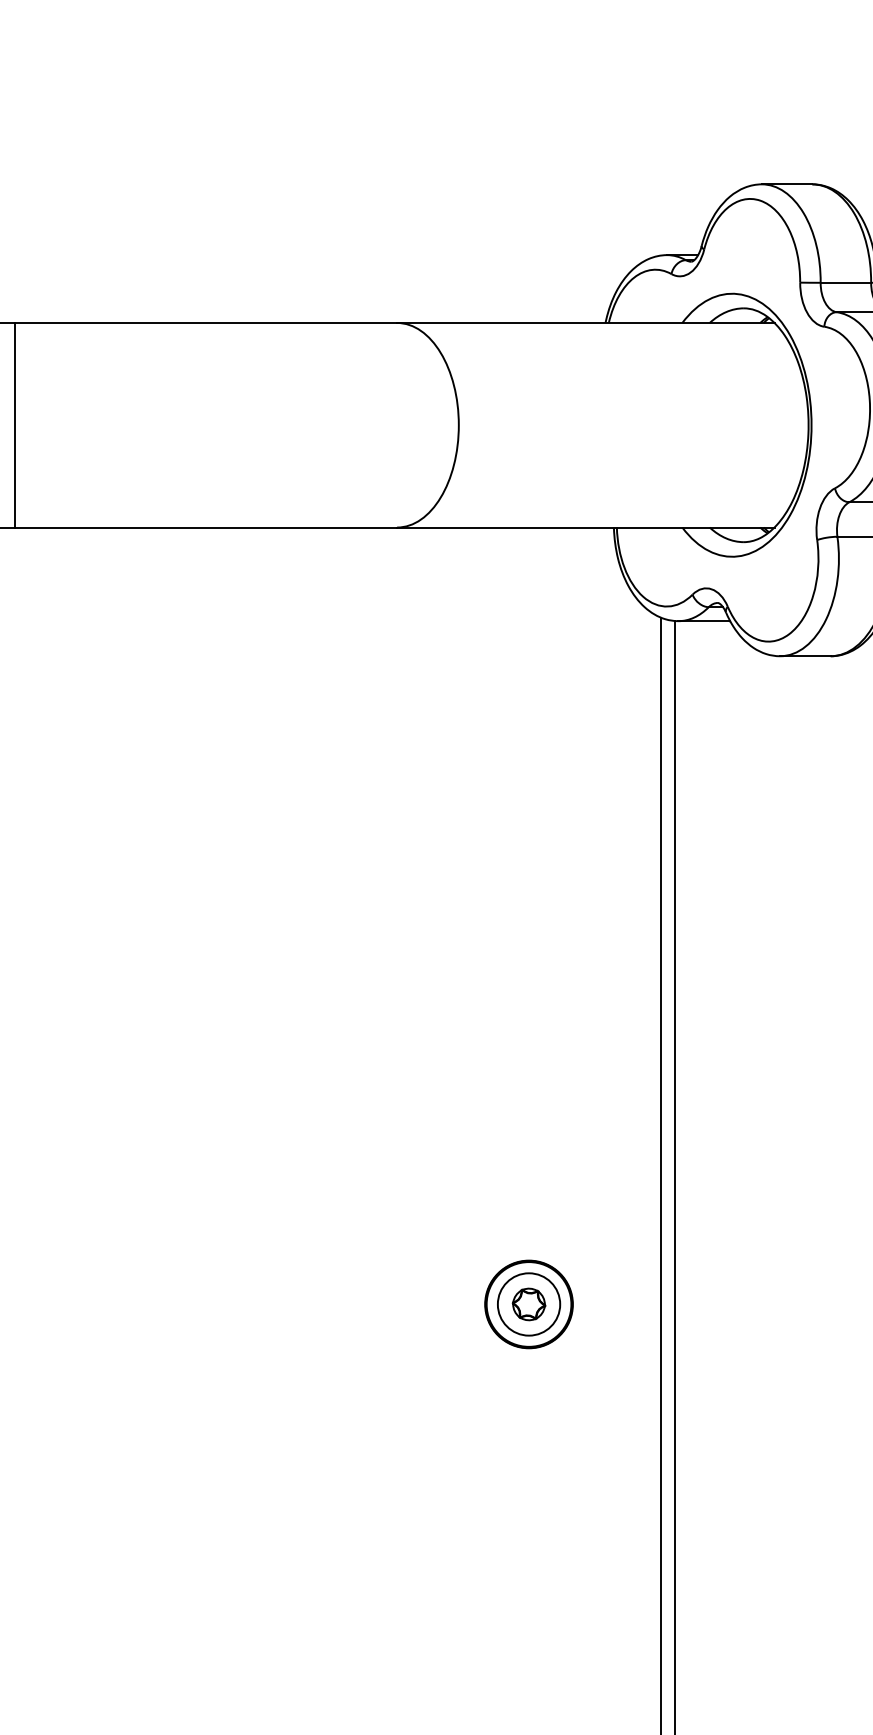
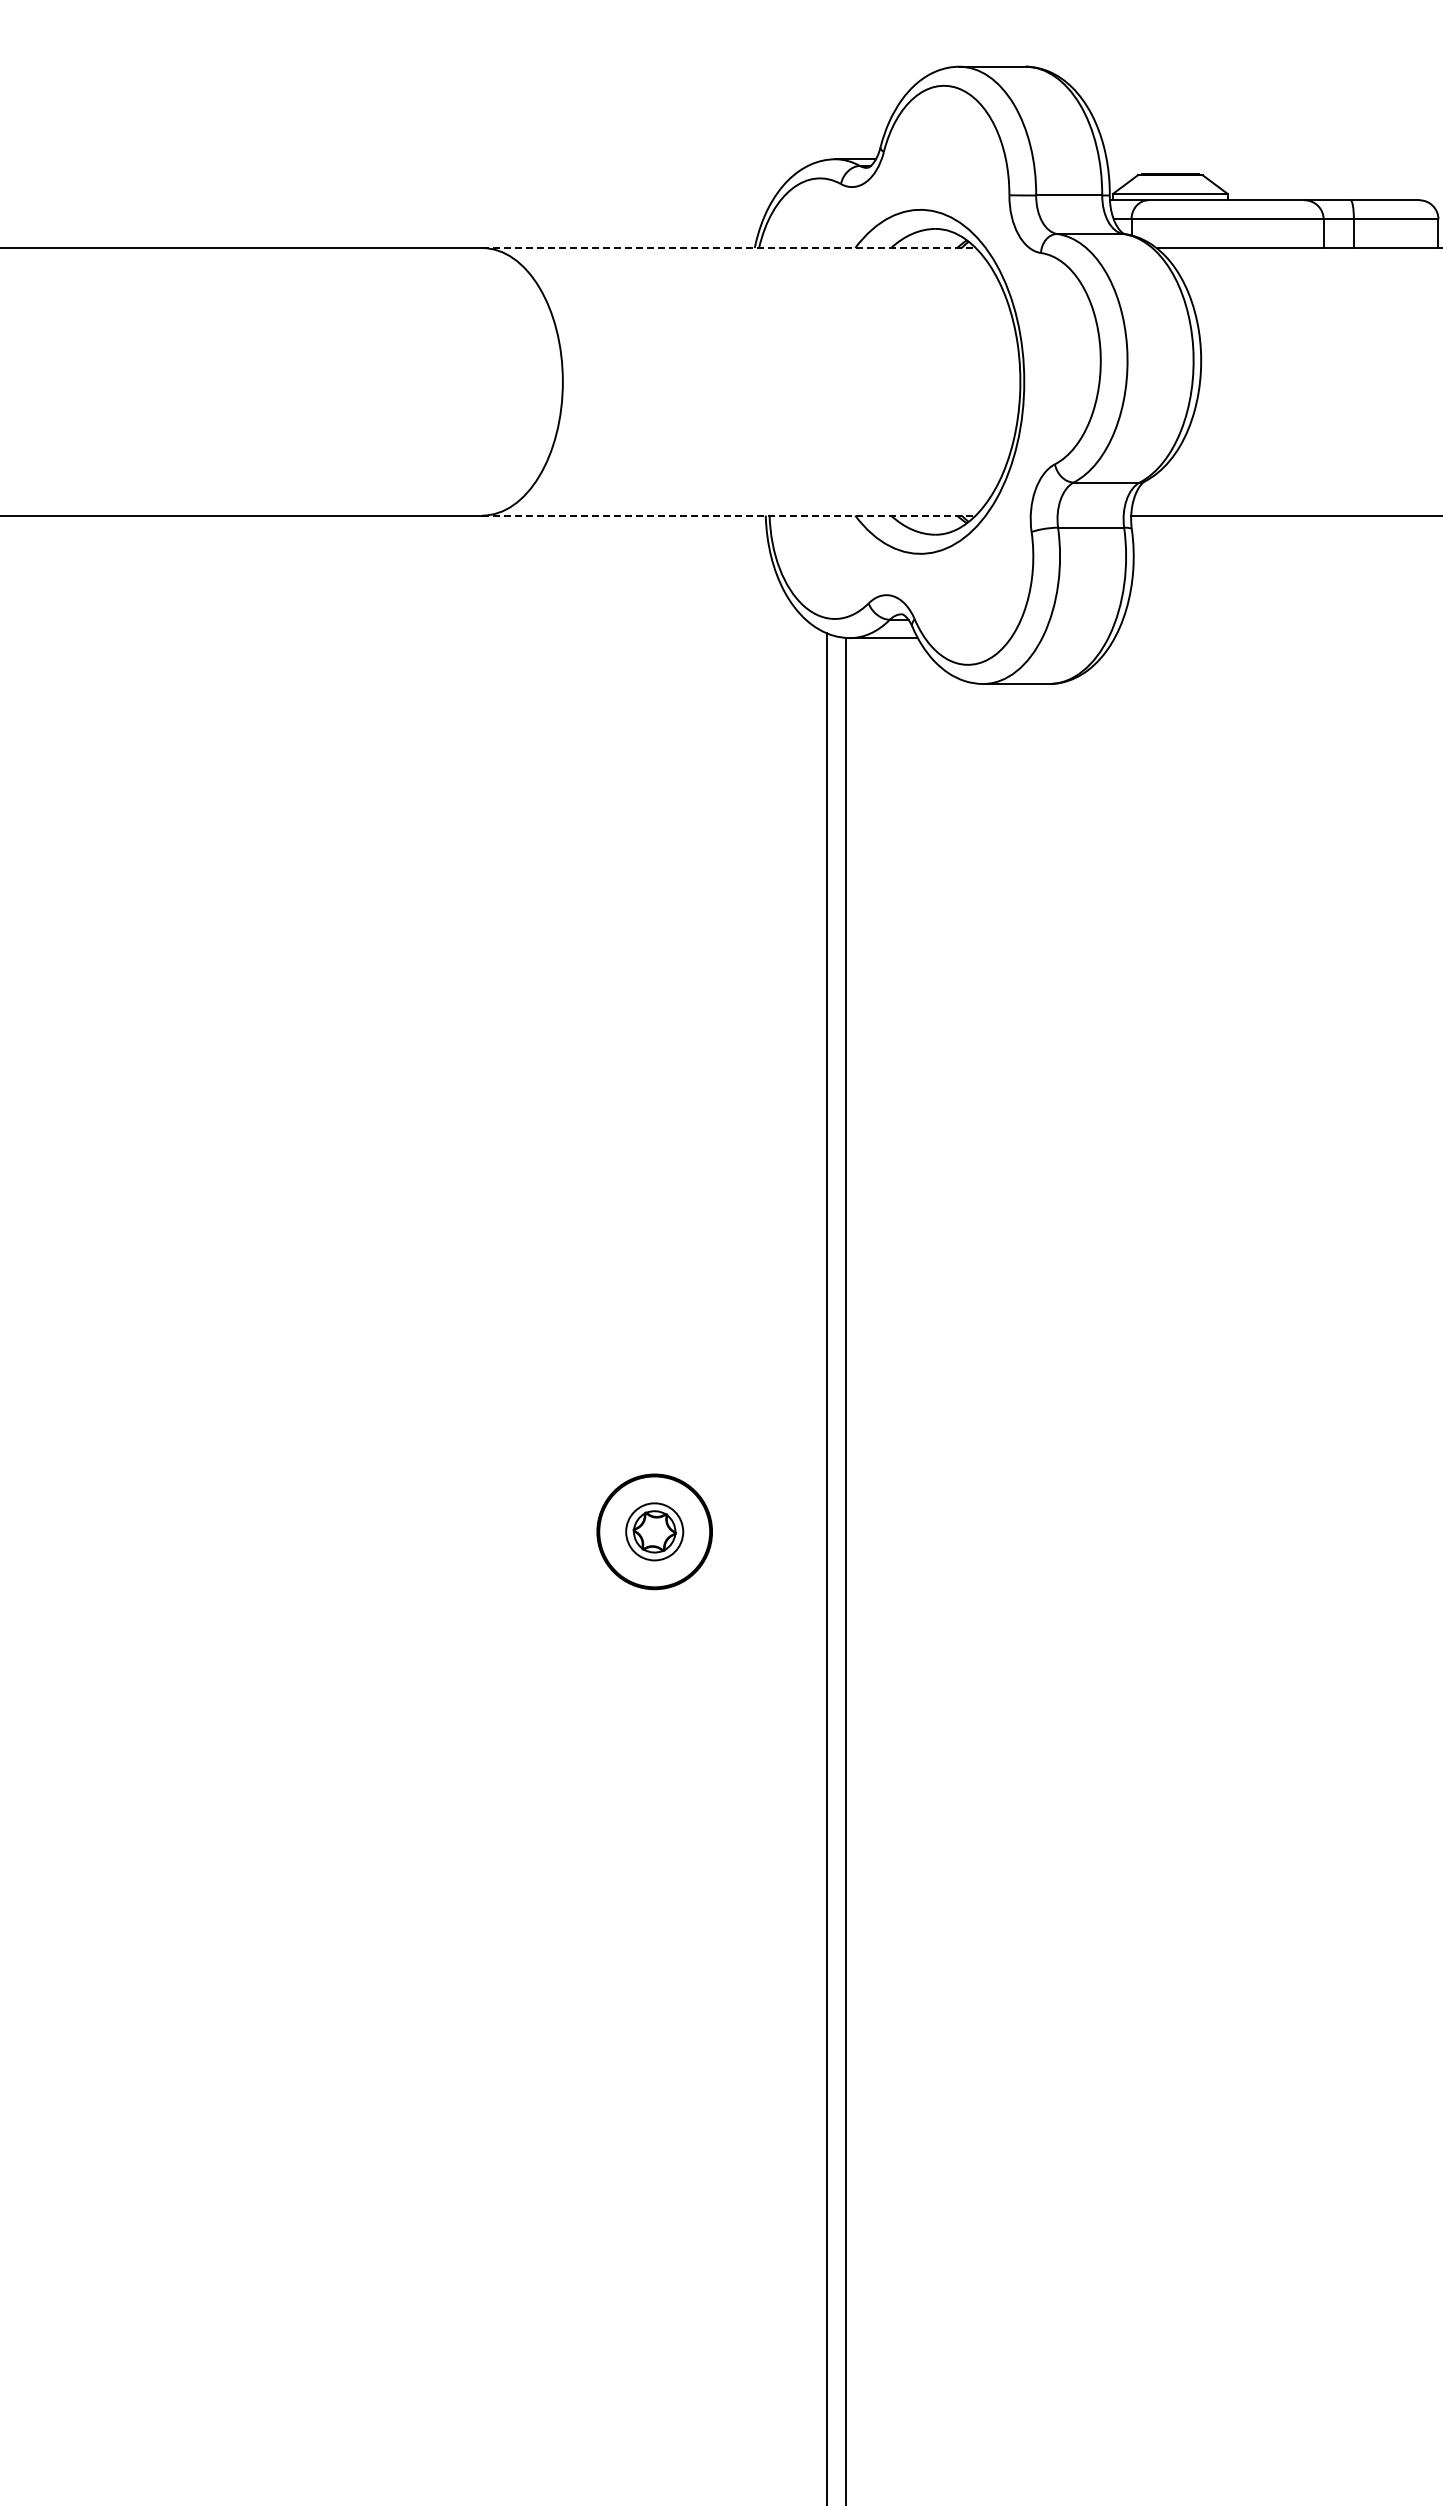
line: (586, 323) -> (729, 248), solid -> dashed
line: (586, 527) -> (729, 515), solid -> dashed
circle: (528, 1304) -> (654, 1531), size x0.7

